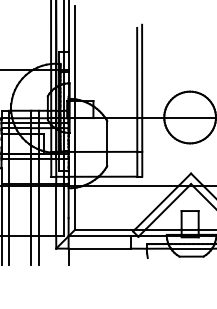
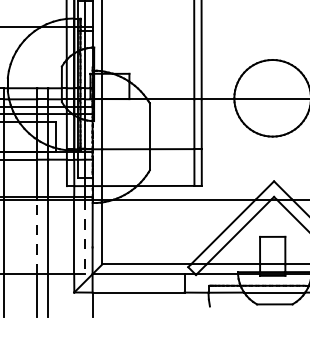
line: (31, 210) -> (37, 236), solid -> dashed
line: (63, 211) -> (85, 237), solid -> dashed

